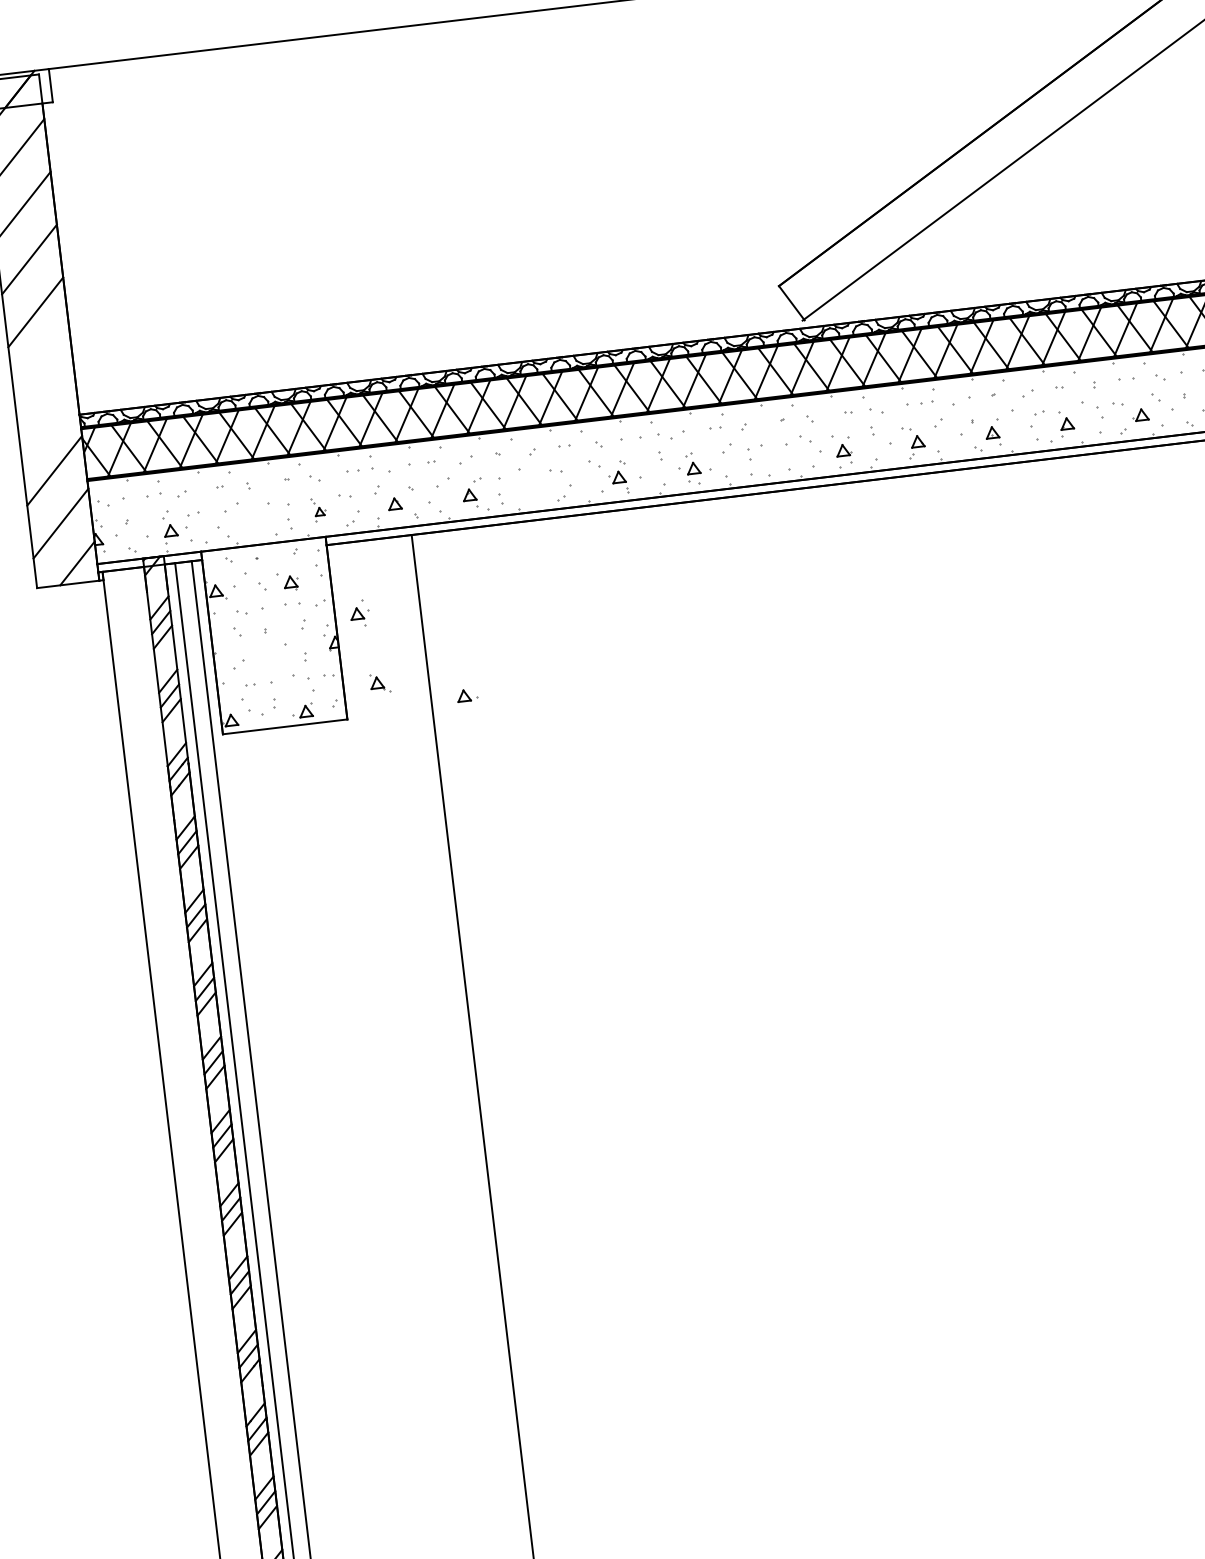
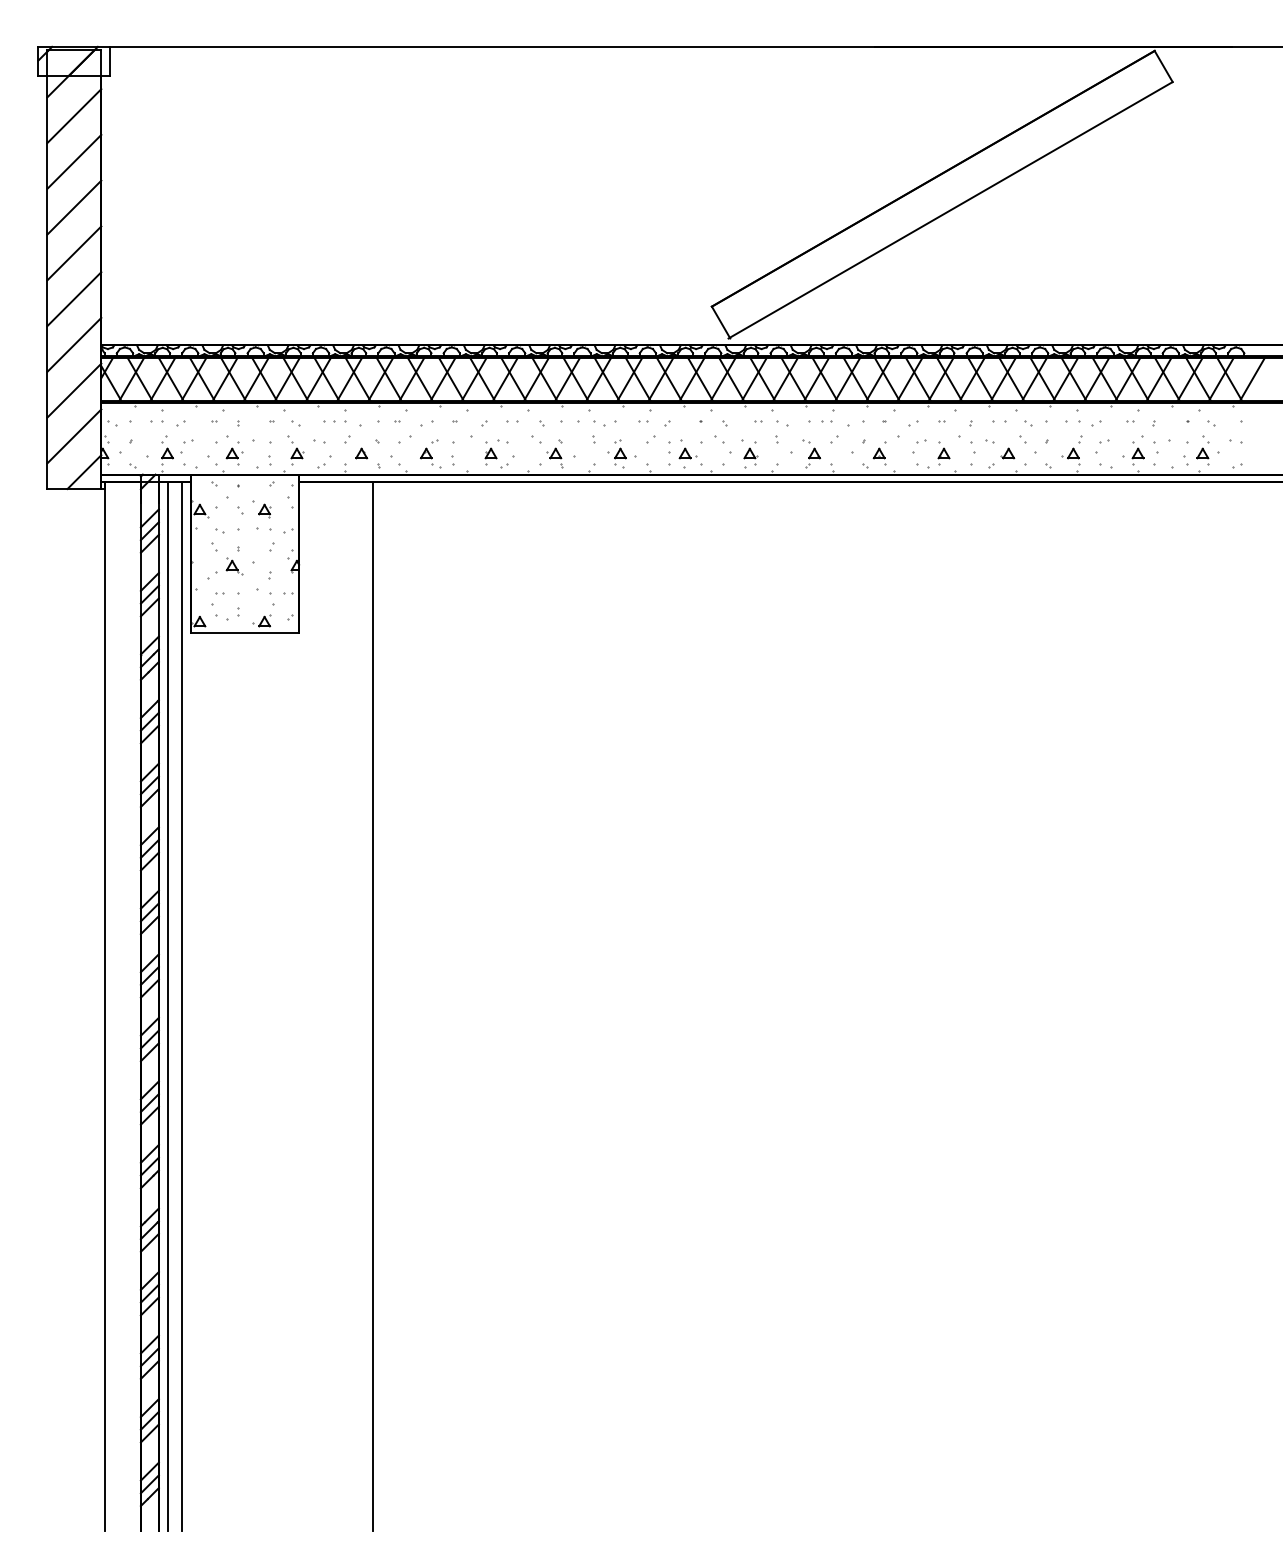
line: (42, 365) -> (74, 299), added
line: (48, 417) -> (74, 344), added
part: (543, 486) -> (490, 453), added
part: (318, 509) -> (295, 450), size x1.43
part: (359, 613) -> (234, 453), moved
part: (379, 683) -> (234, 566), moved
part: (466, 695) -> (687, 453), moved

